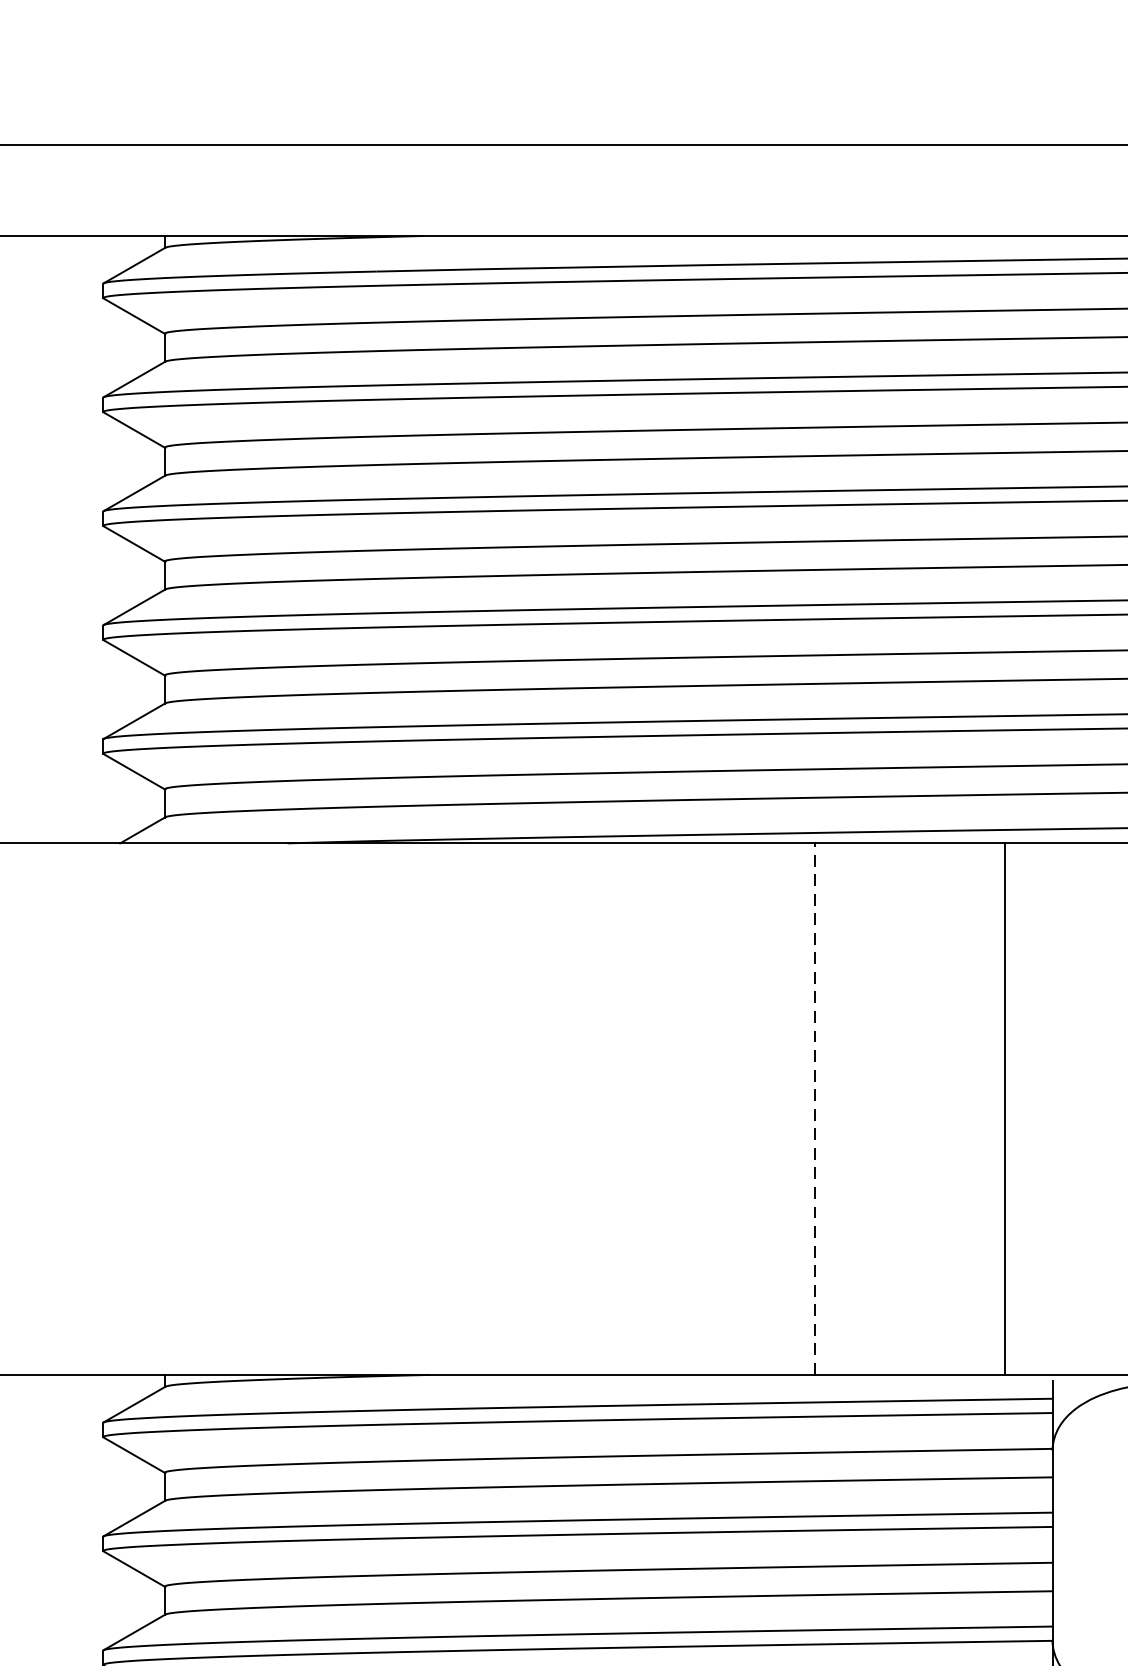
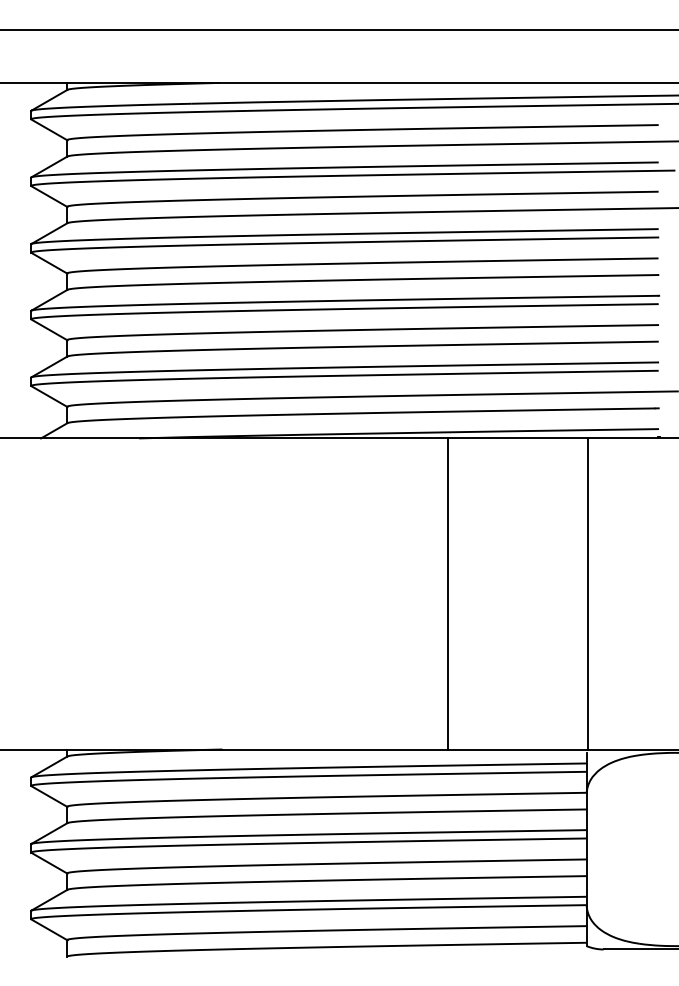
line: (814, 1108) -> (447, 593), dashed -> solid
line: (1006, 1108) -> (588, 593), moved

